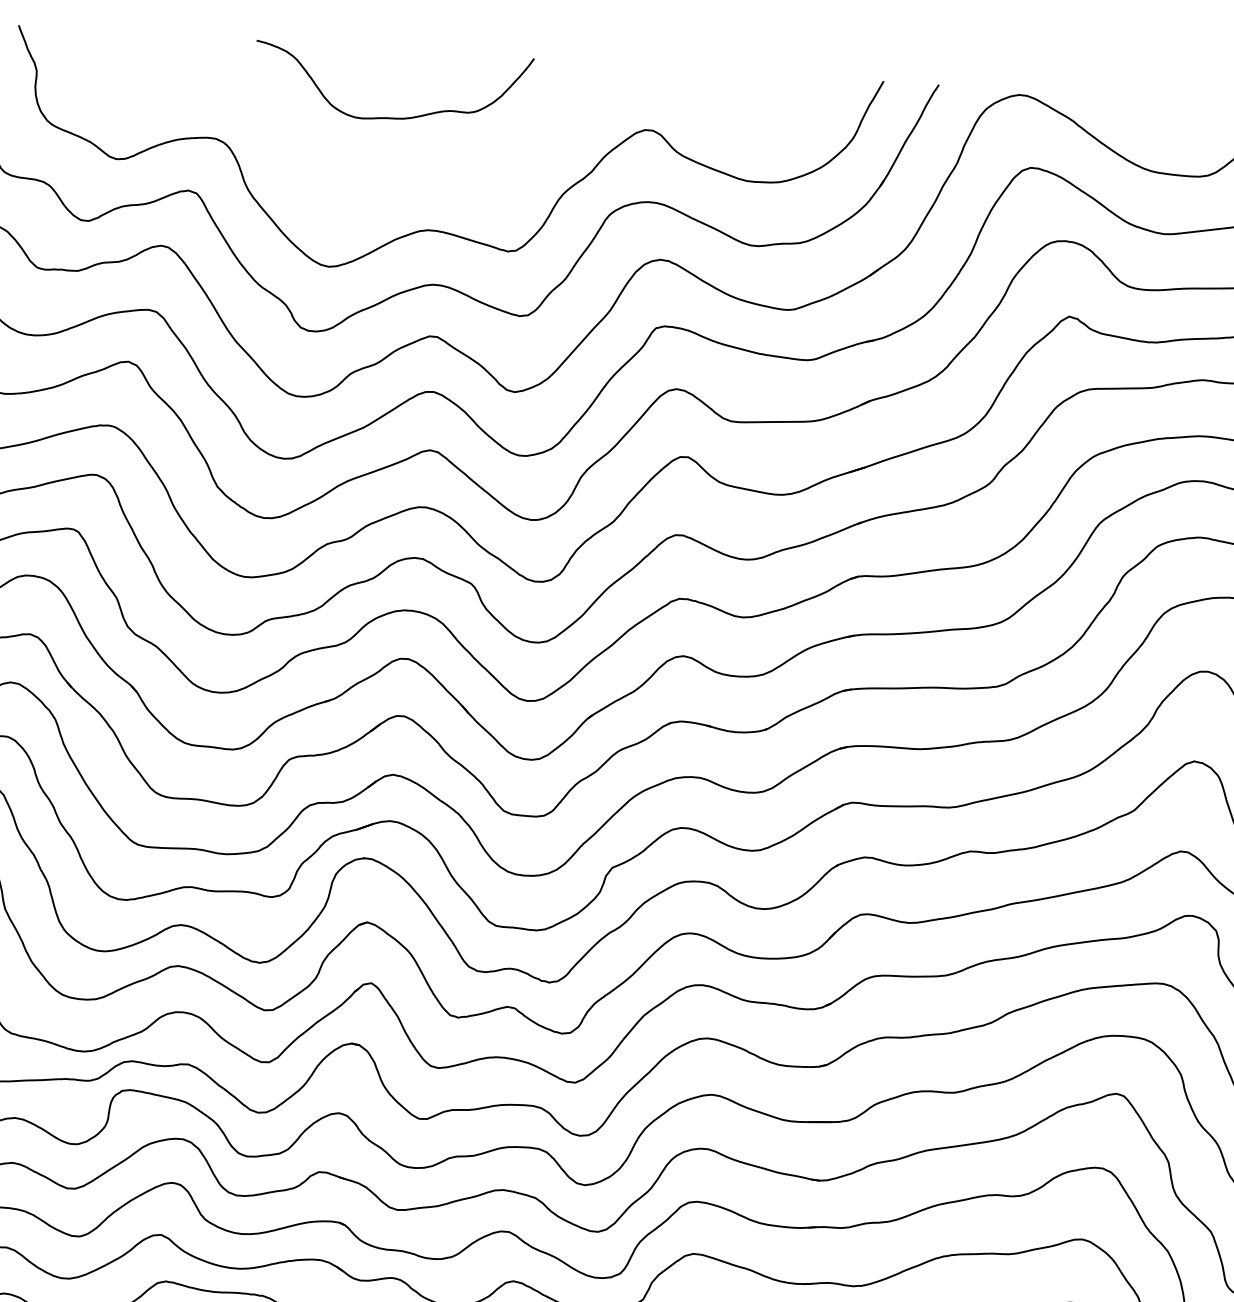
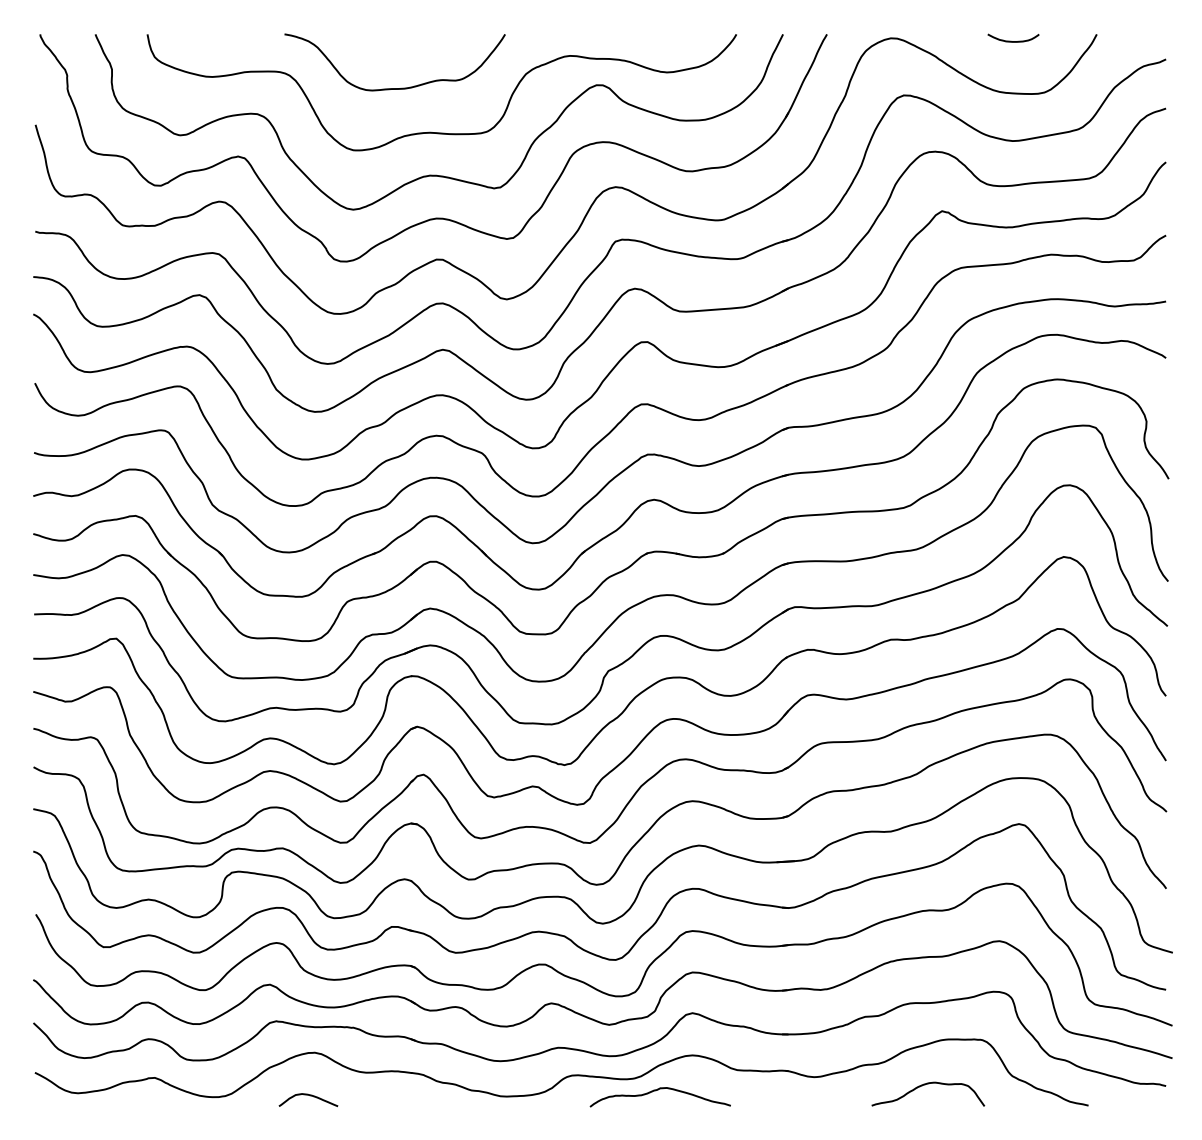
curve: (1170, 107) -> (1011, 40), added
curve: (446, 176) -> (441, 132), added

